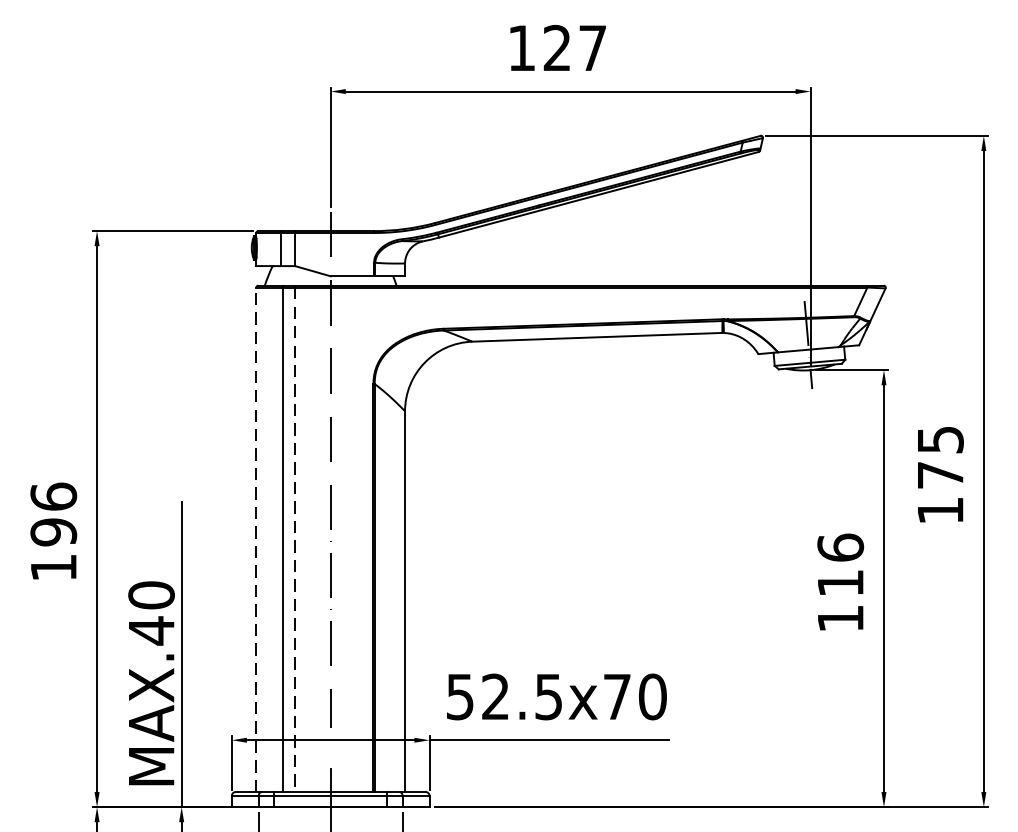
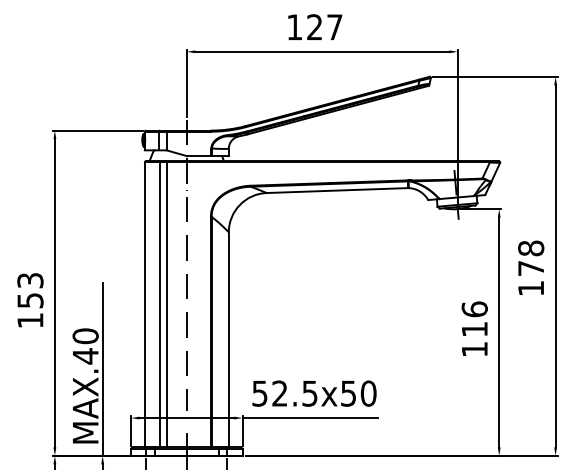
text: (941, 439) -> (531, 248), 175 -> 178
text: (53, 514) -> (30, 290), 196 -> 153
line: (255, 539) -> (144, 304), dashed -> solid
line: (294, 539) -> (166, 304), dashed -> solid
text: (617, 696) -> (348, 393), 52.5x70 -> 52.5x50

